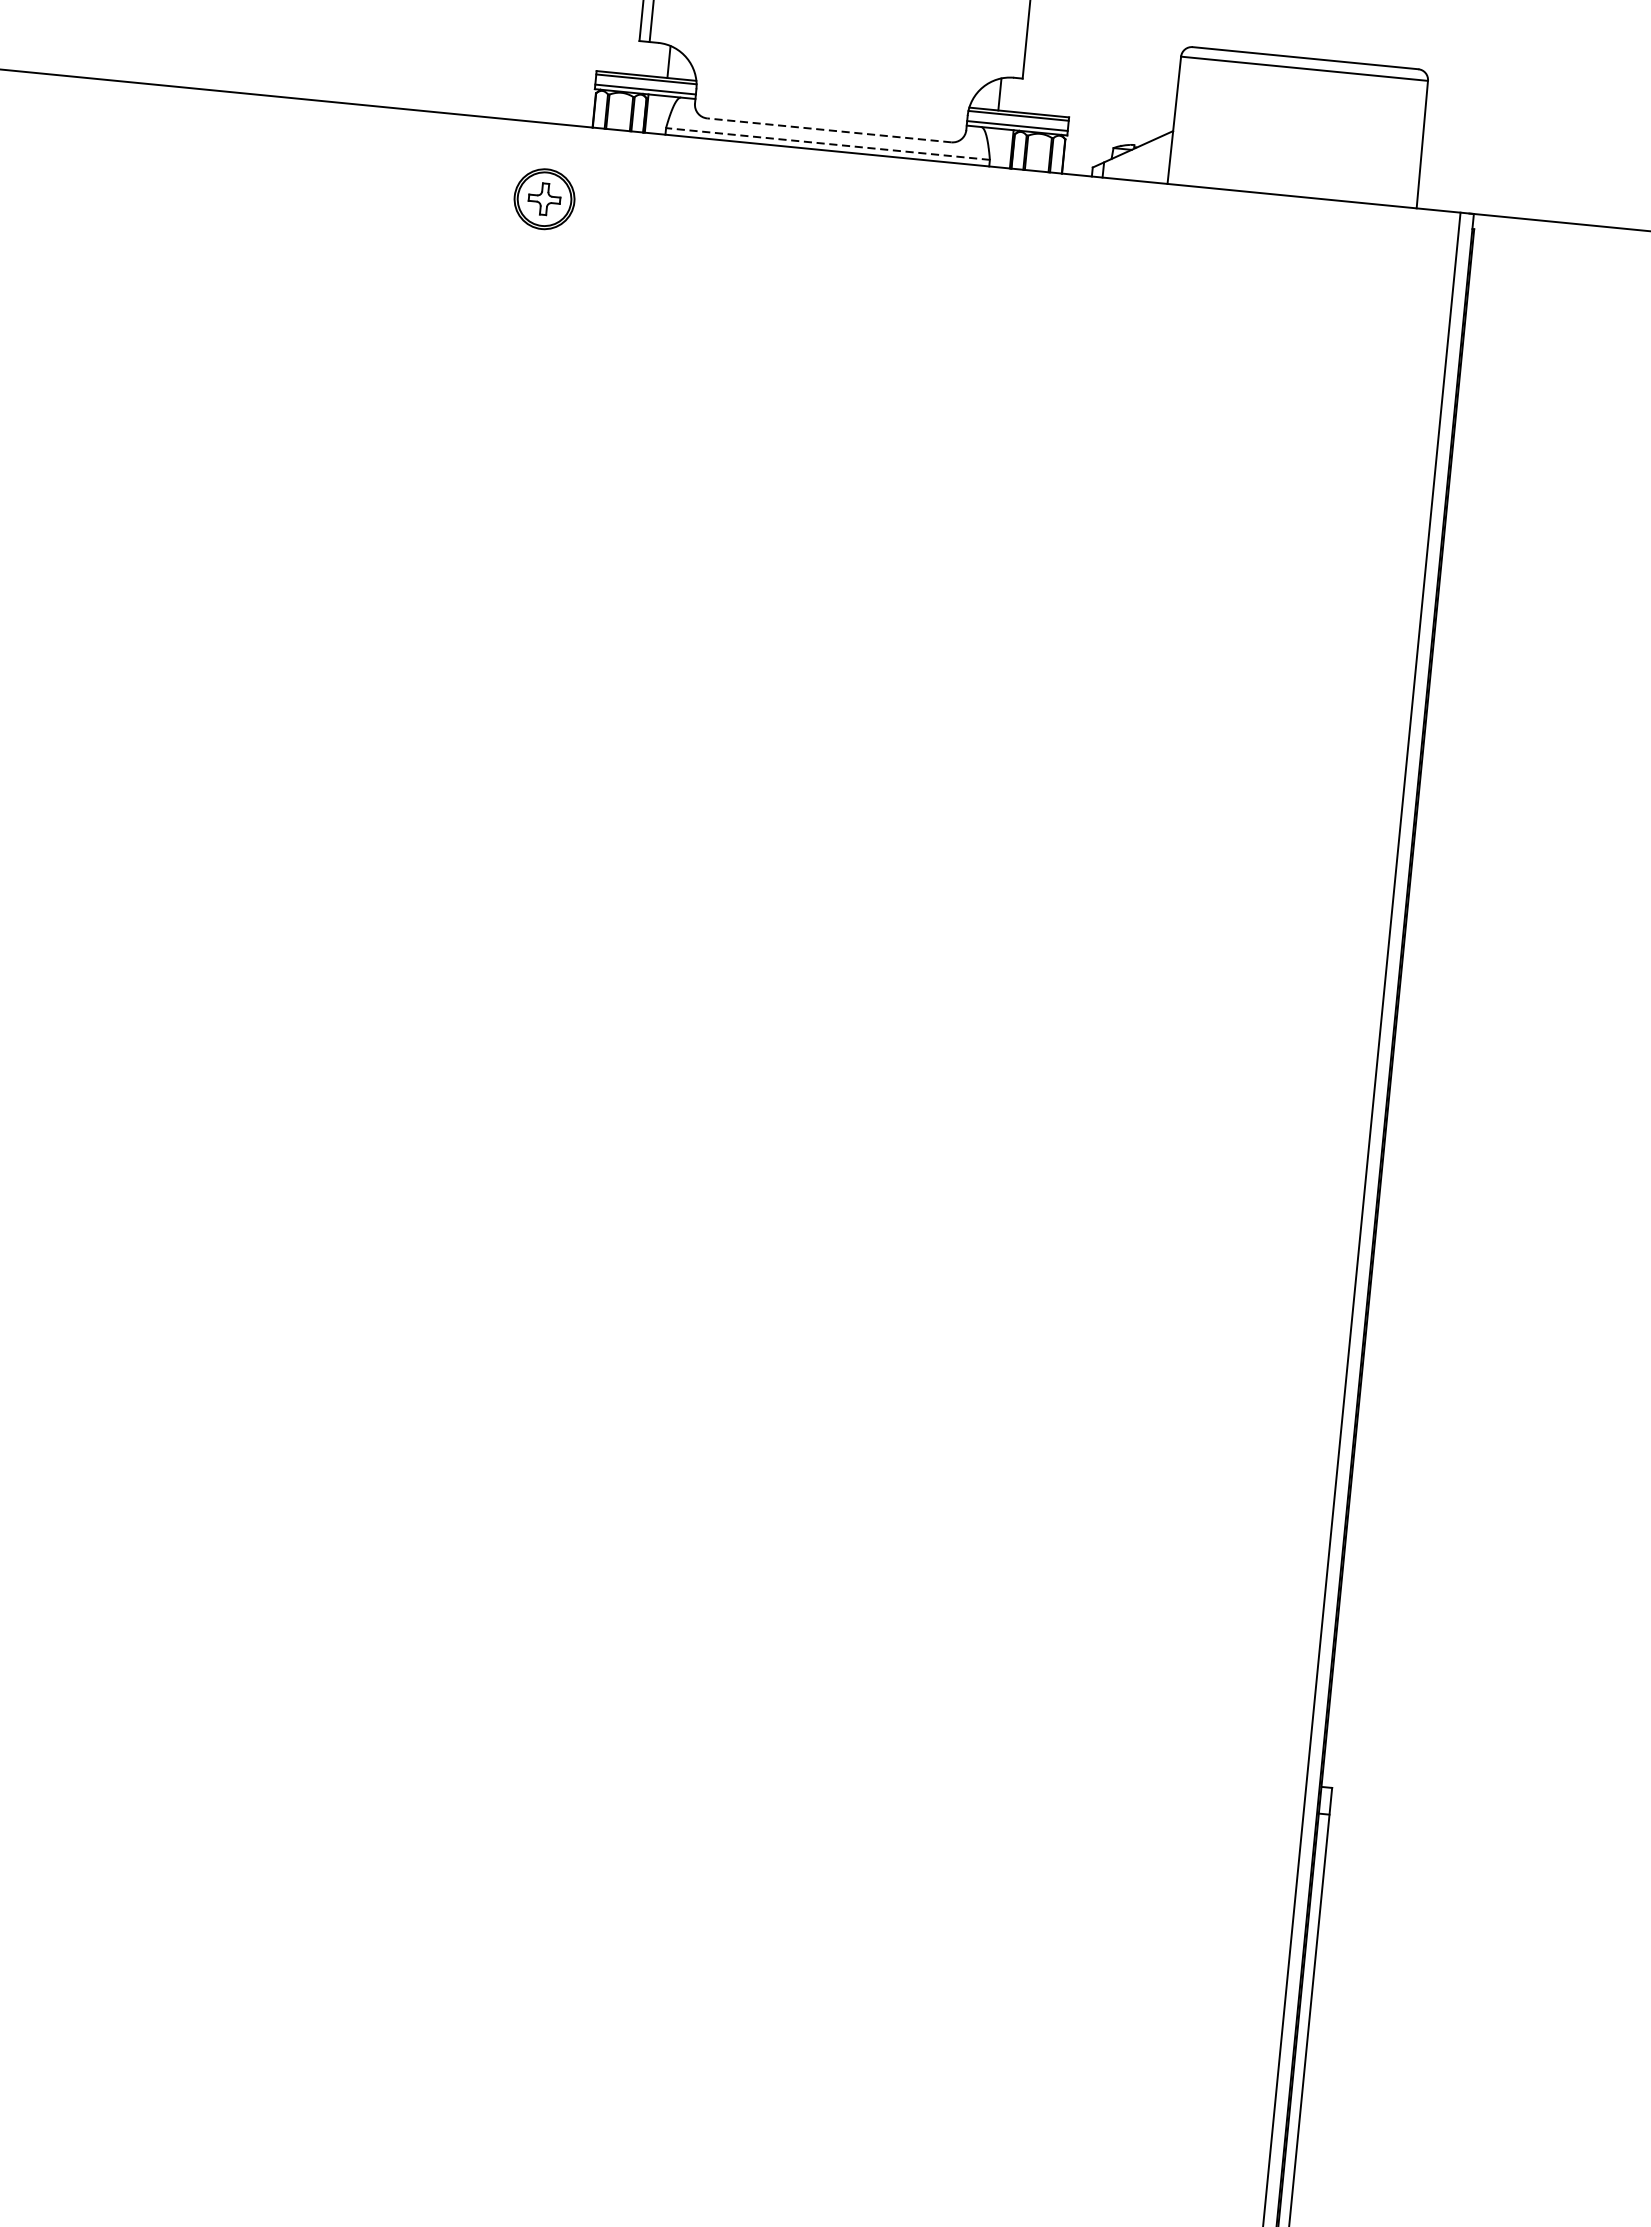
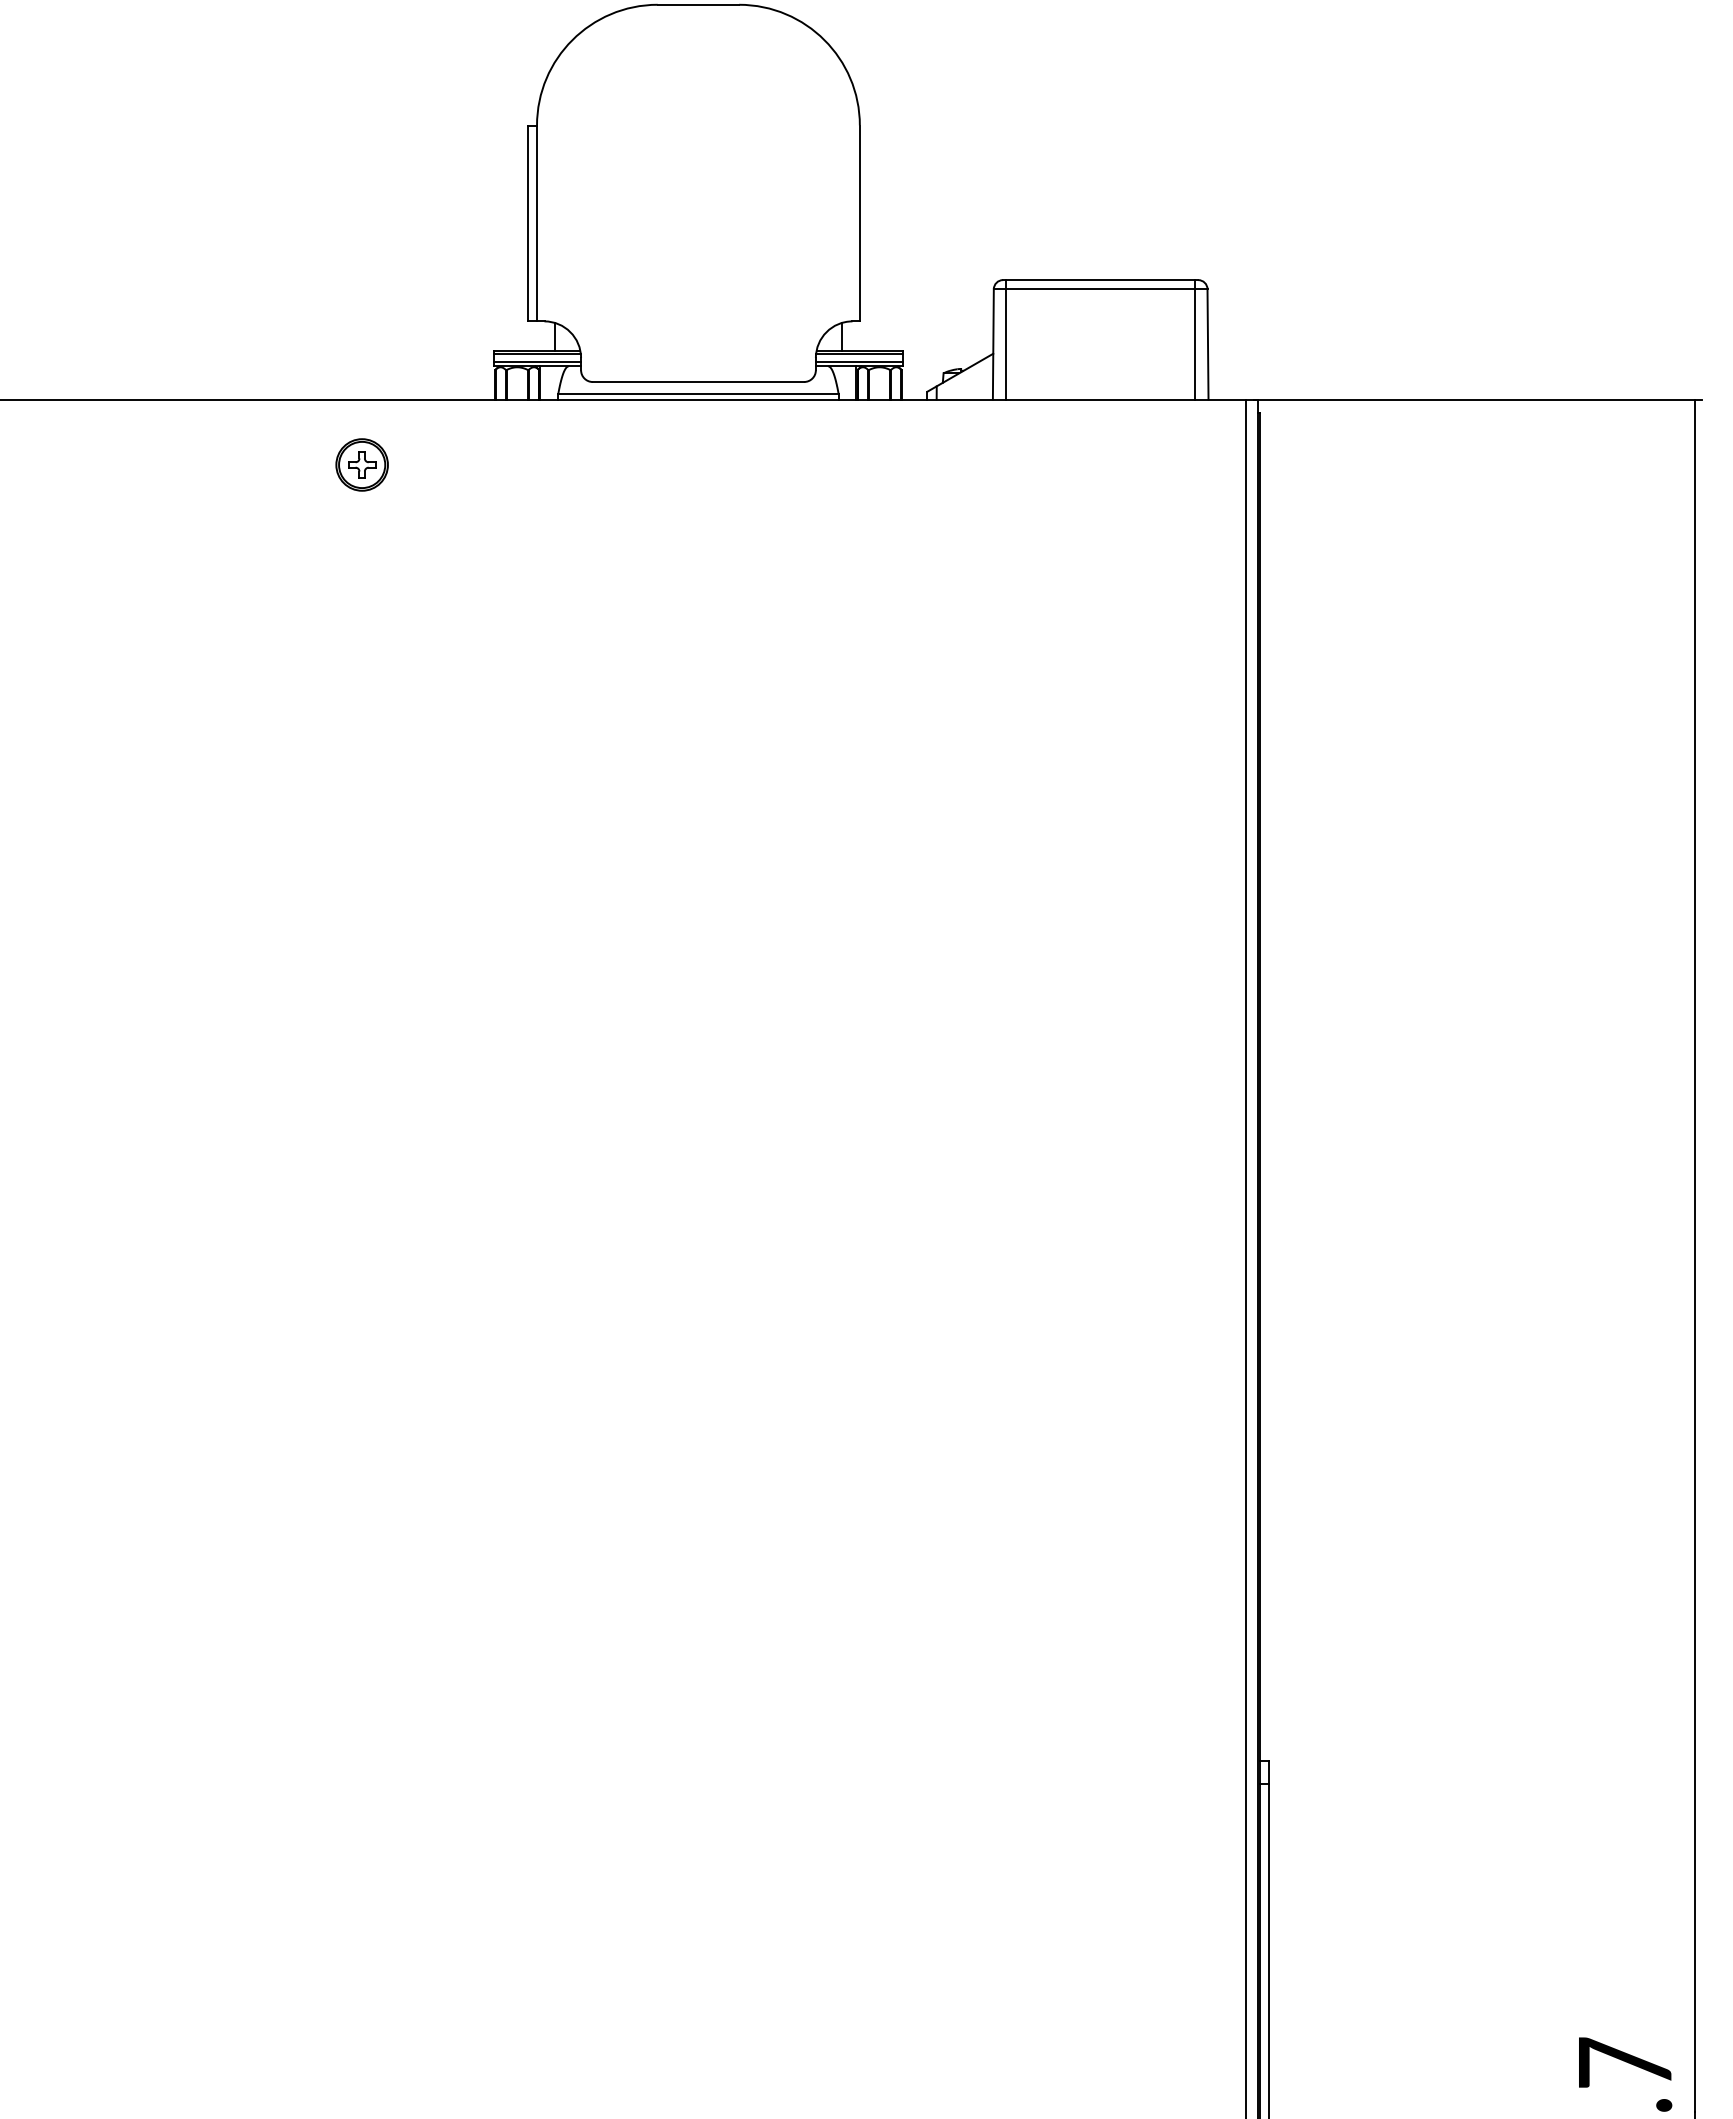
line: (1188, 116) -> (1005, 339), added
line: (829, 130) -> (698, 382), dashed -> solid
line: (1408, 137) -> (1195, 339), added
line: (826, 143) -> (697, 393), dashed -> solid
part: (543, 198) -> (361, 464), moved

